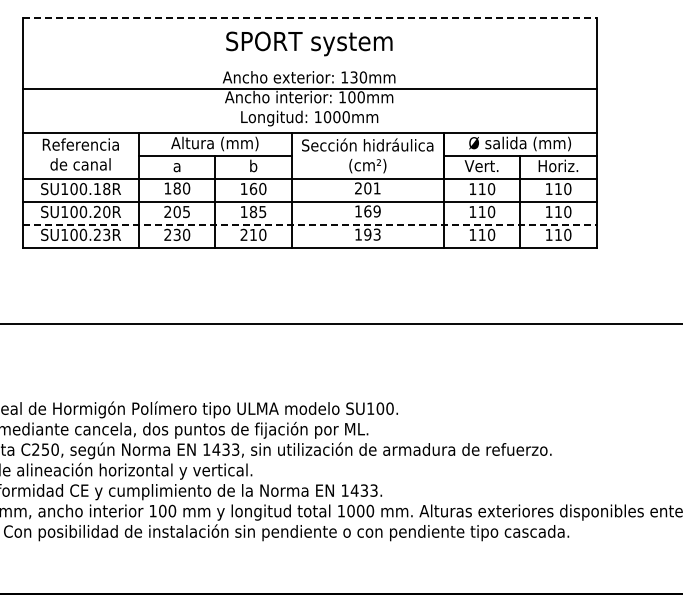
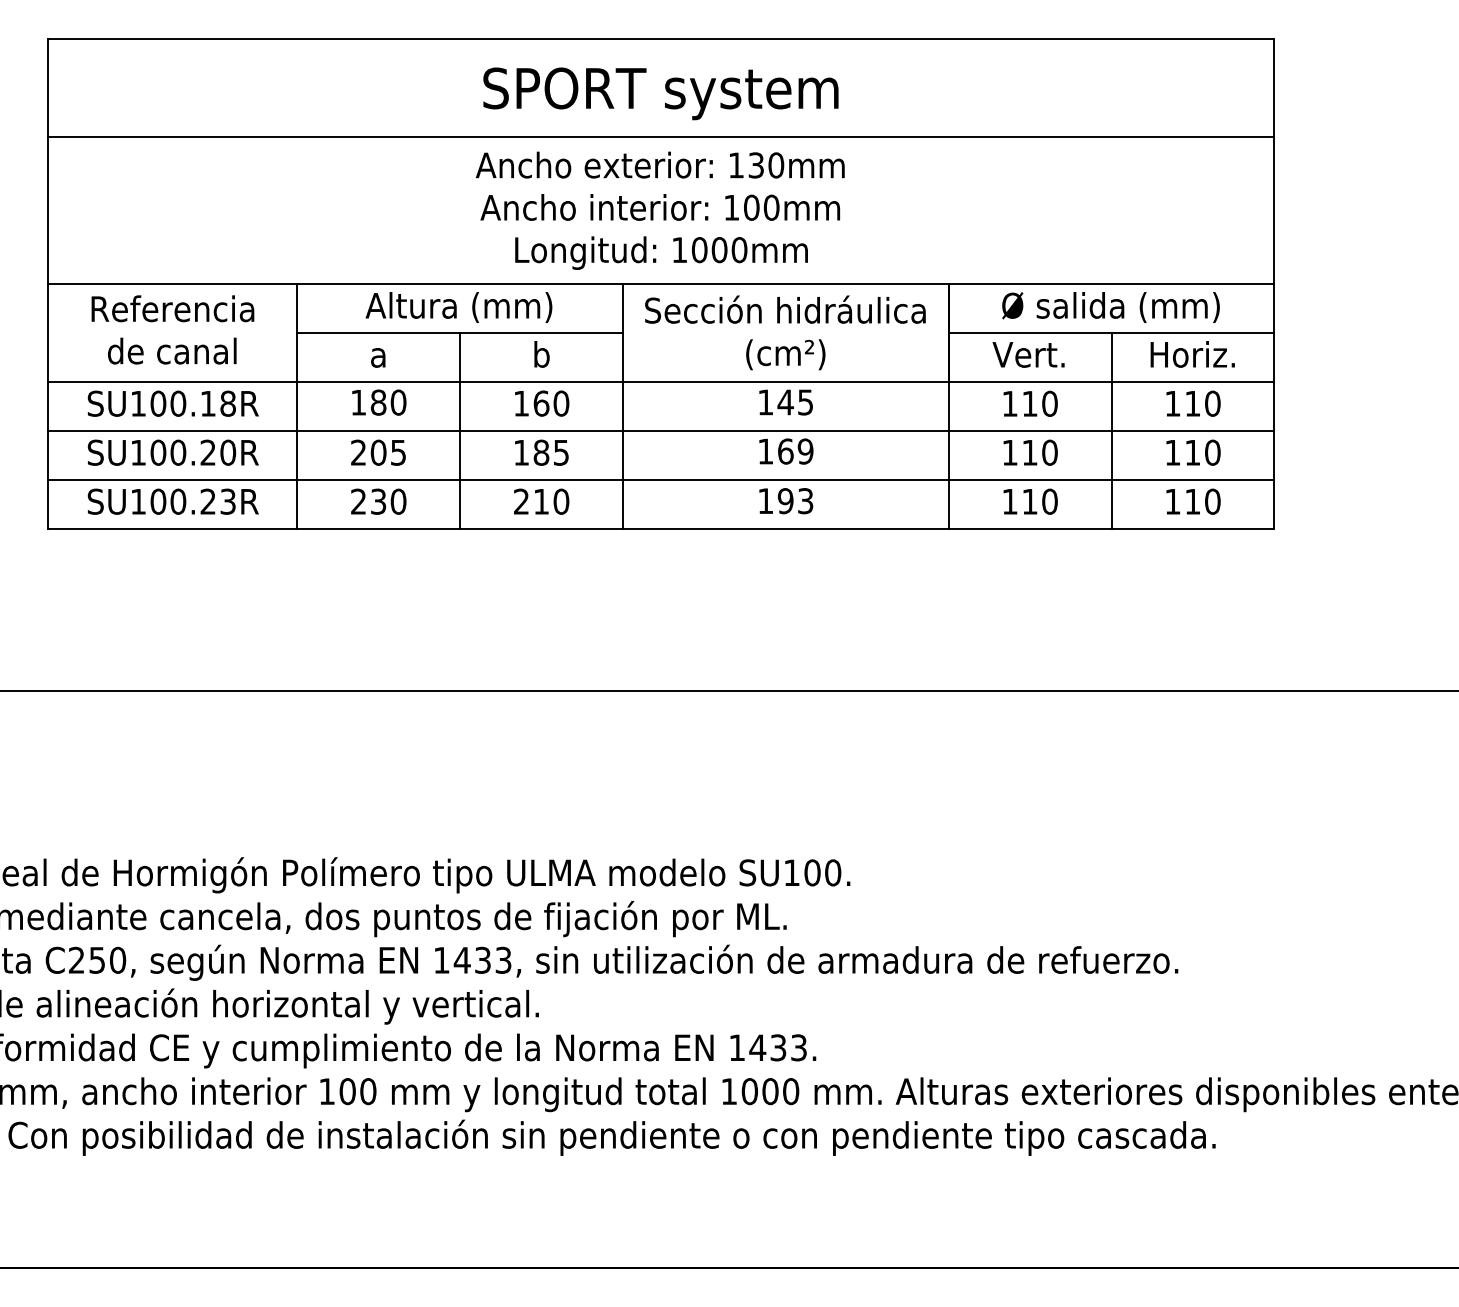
line: (310, 18) -> (663, 39), dashed -> solid
line: (309, 89) -> (661, 137), moved
text: (367, 188) -> (785, 402), 201 -> 145
line: (310, 224) -> (663, 479), dashed -> solid

